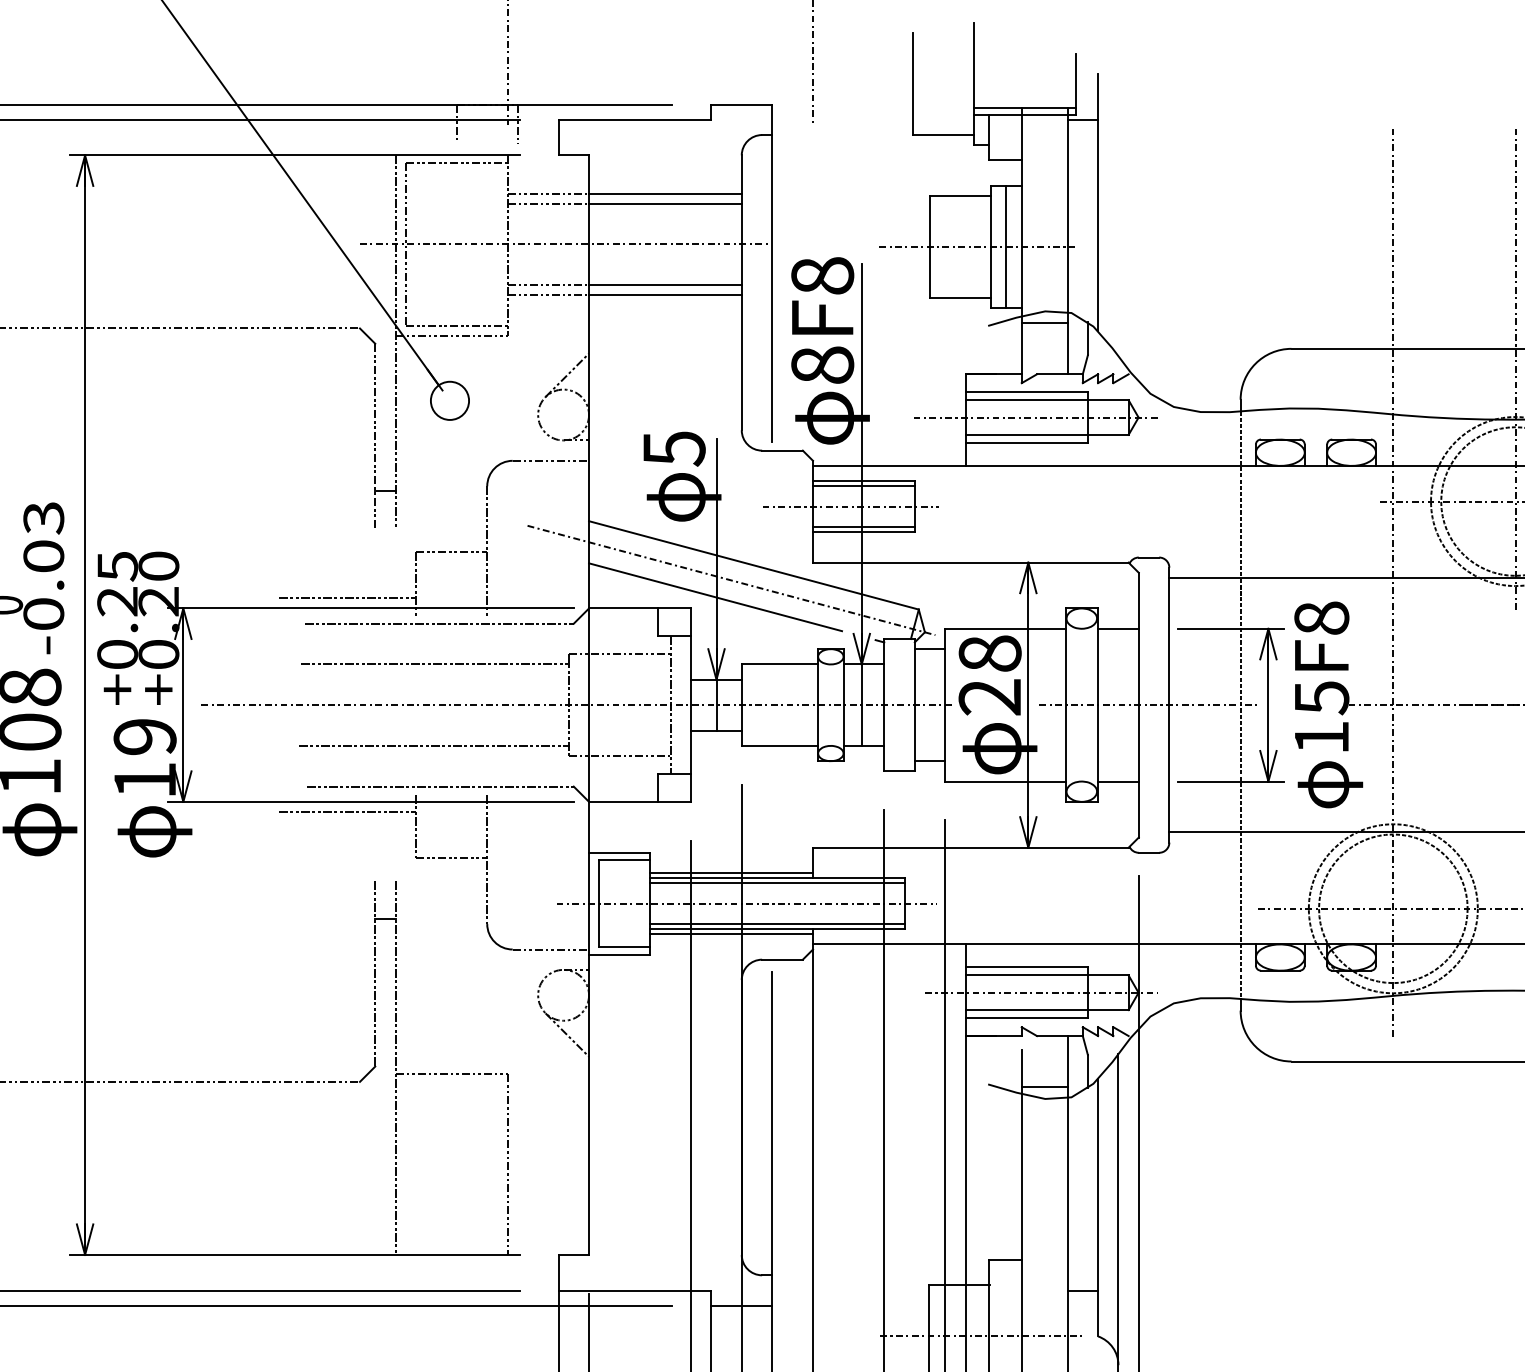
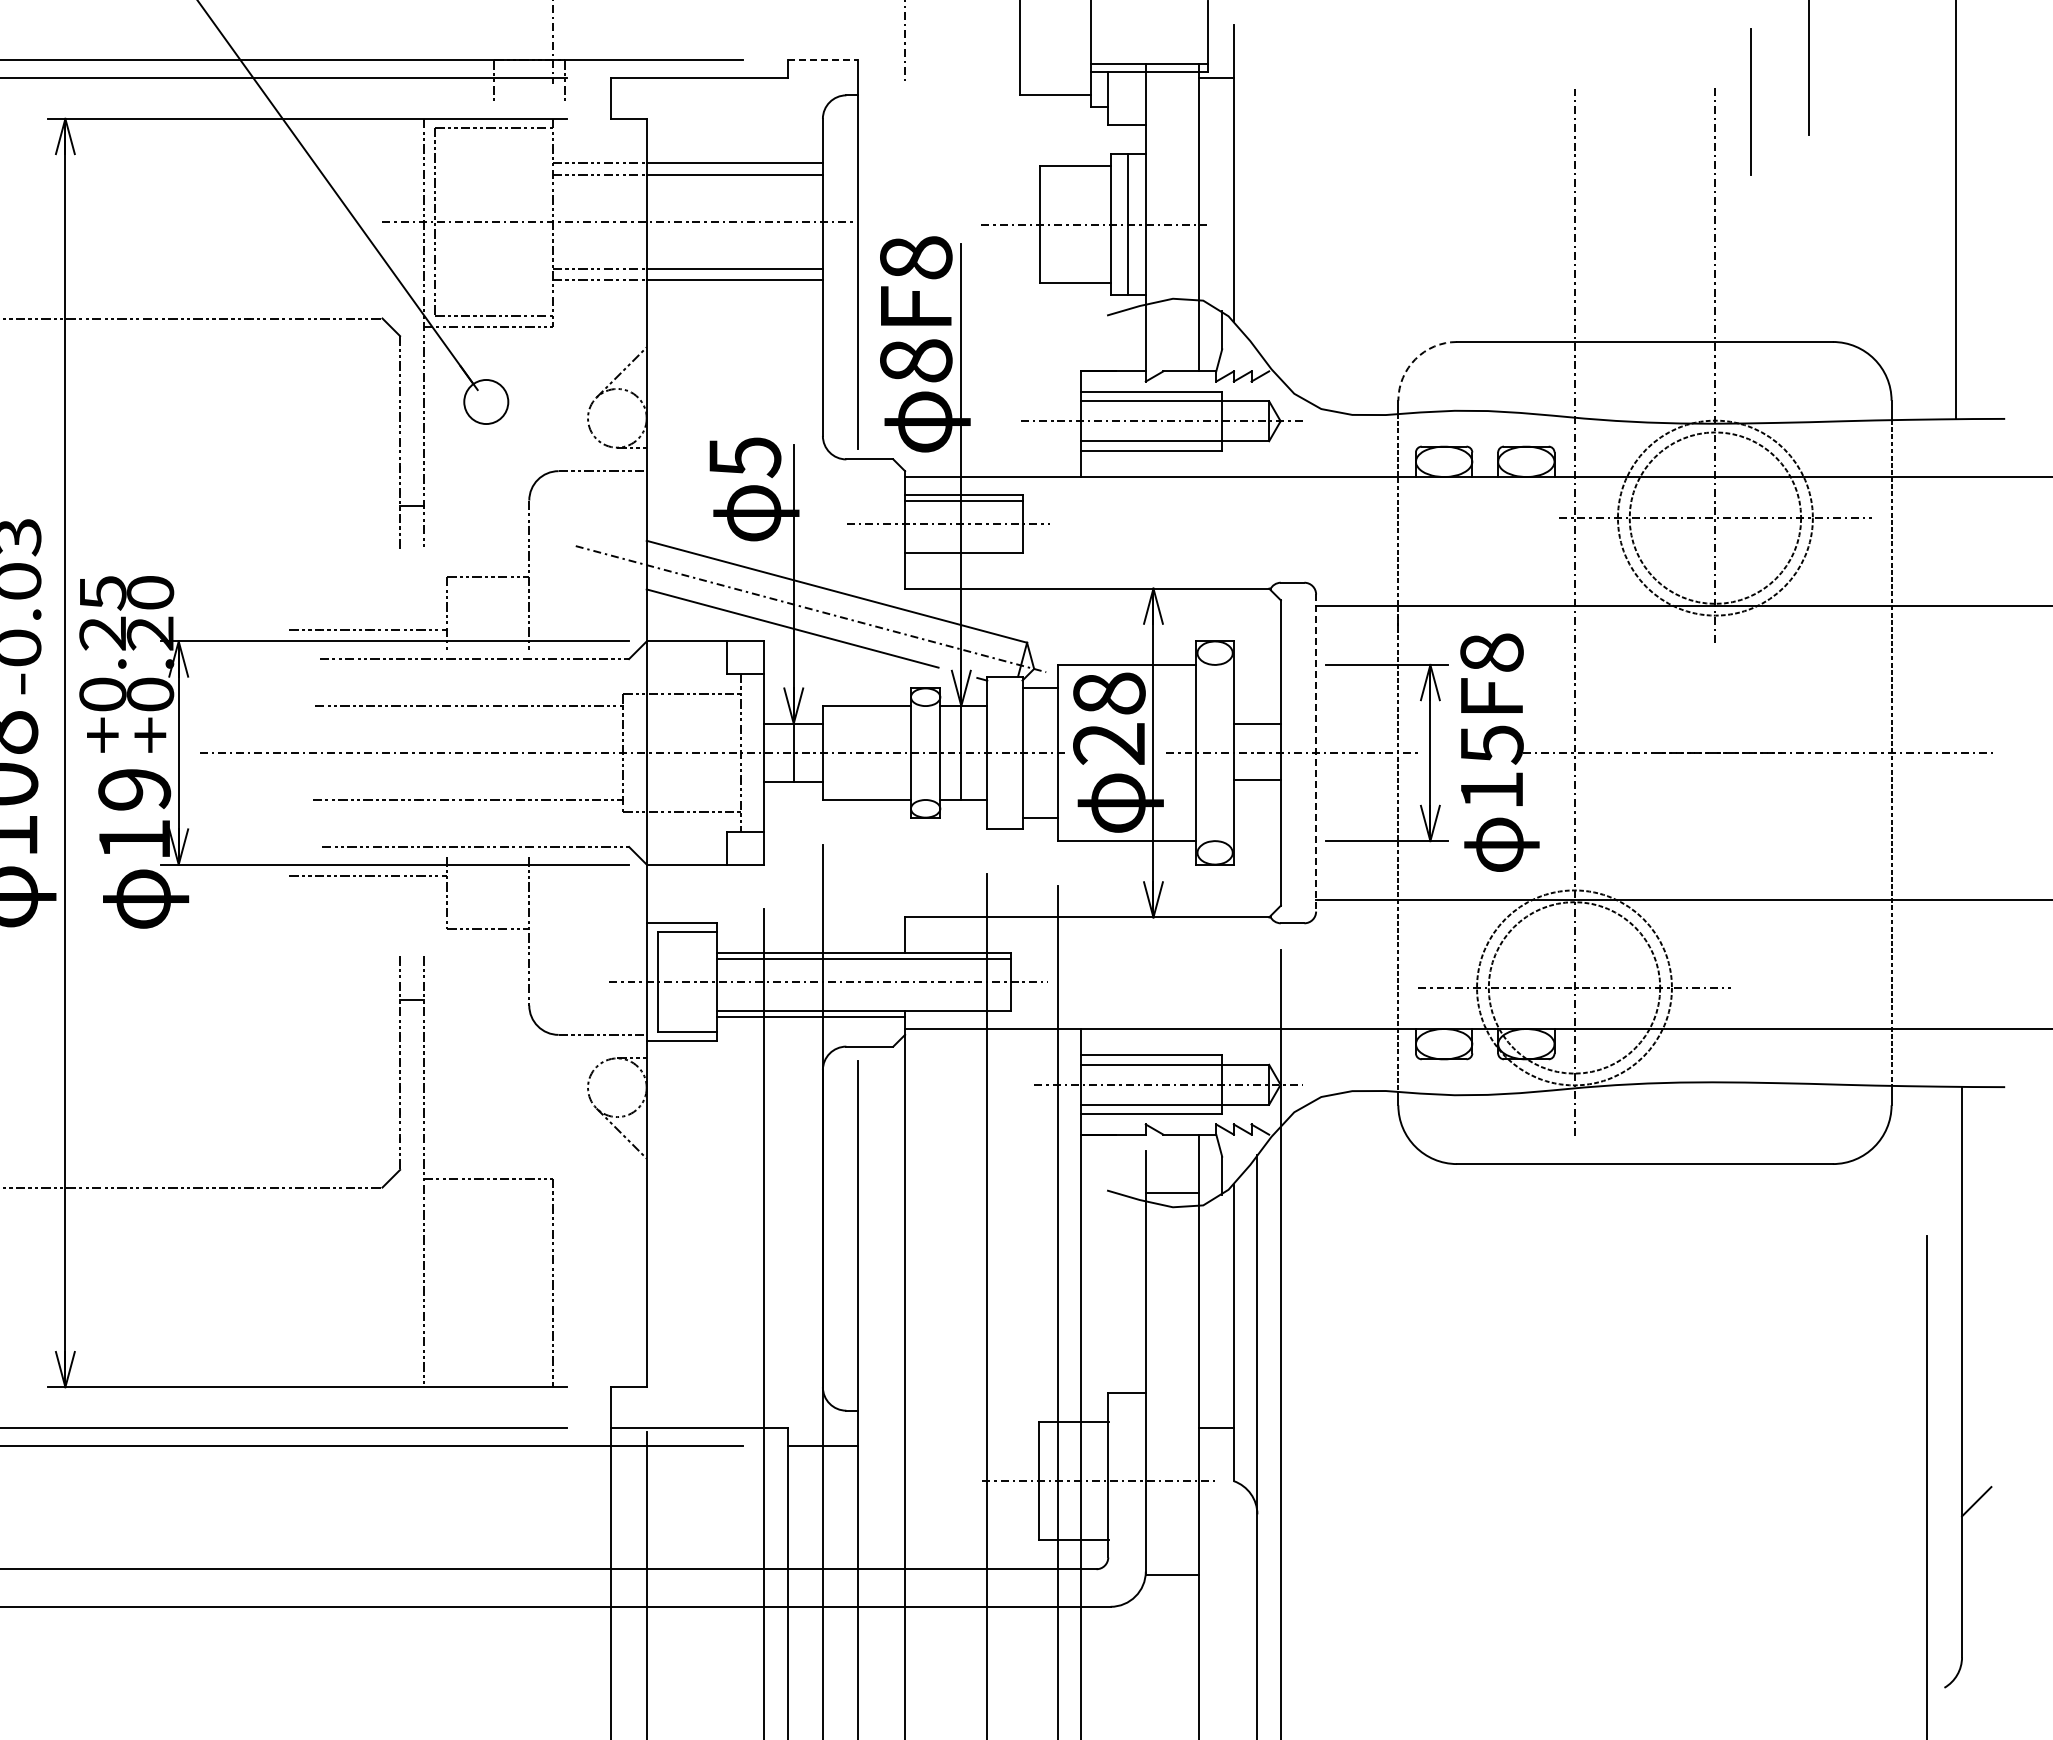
line: (742, 104) -> (823, 60), solid -> dashed
line: (1043, 323) -> (1171, 312), removed
arc: (1255, 364) -> (1415, 359), solid -> dashed
line: (863, 527) -> (963, 547), removed
line: (1117, 628) -> (1256, 723), moved
line: (1169, 705) -> (1316, 753), solid -> dashed
line: (1117, 781) -> (1256, 780), moved
line: (731, 872) -> (811, 946), removed
line: (776, 924) -> (863, 1005), removed

